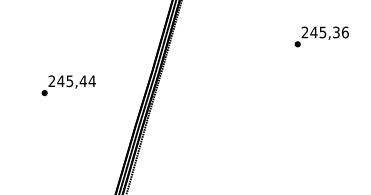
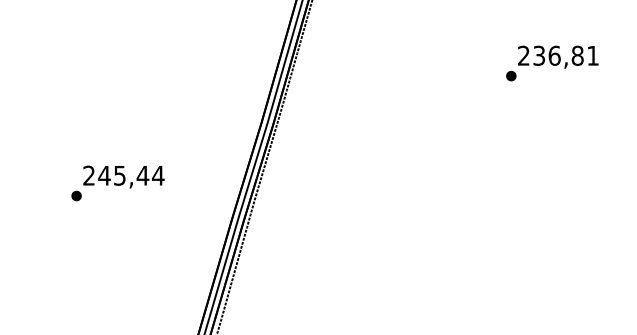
text: (329, 32) -> (565, 55), 245,36 -> 236,81
text: (68, 85) -> (117, 182), moved

